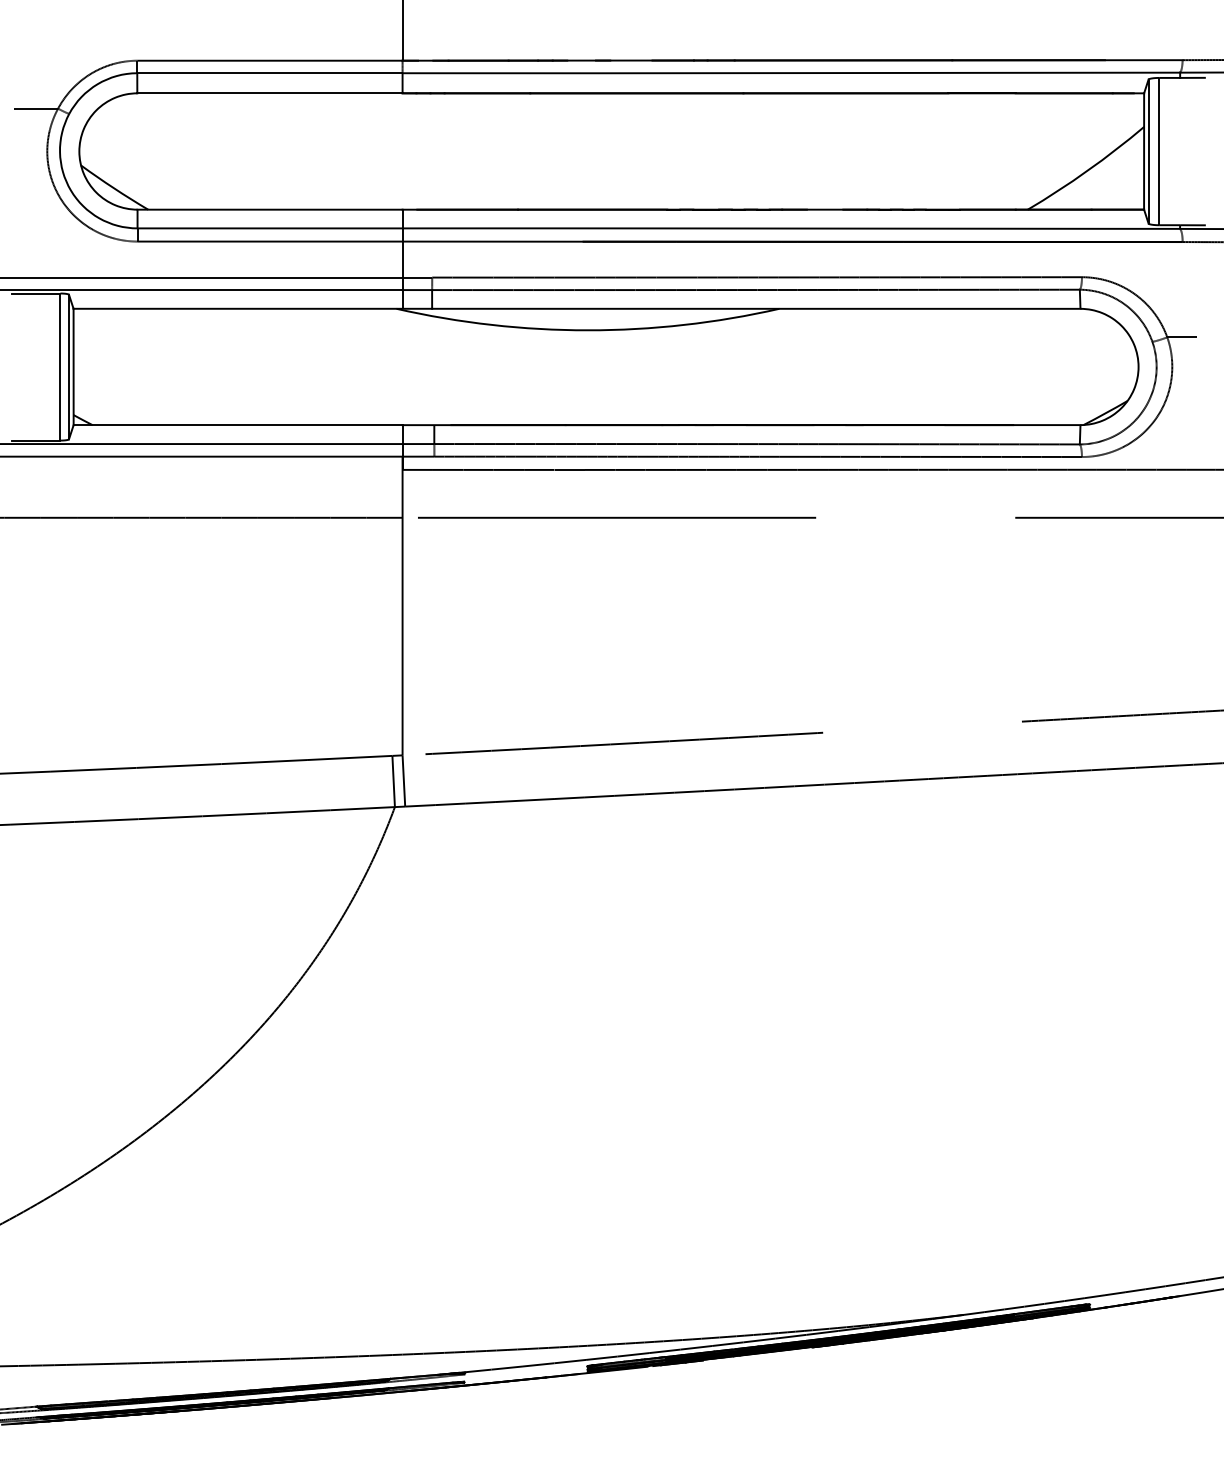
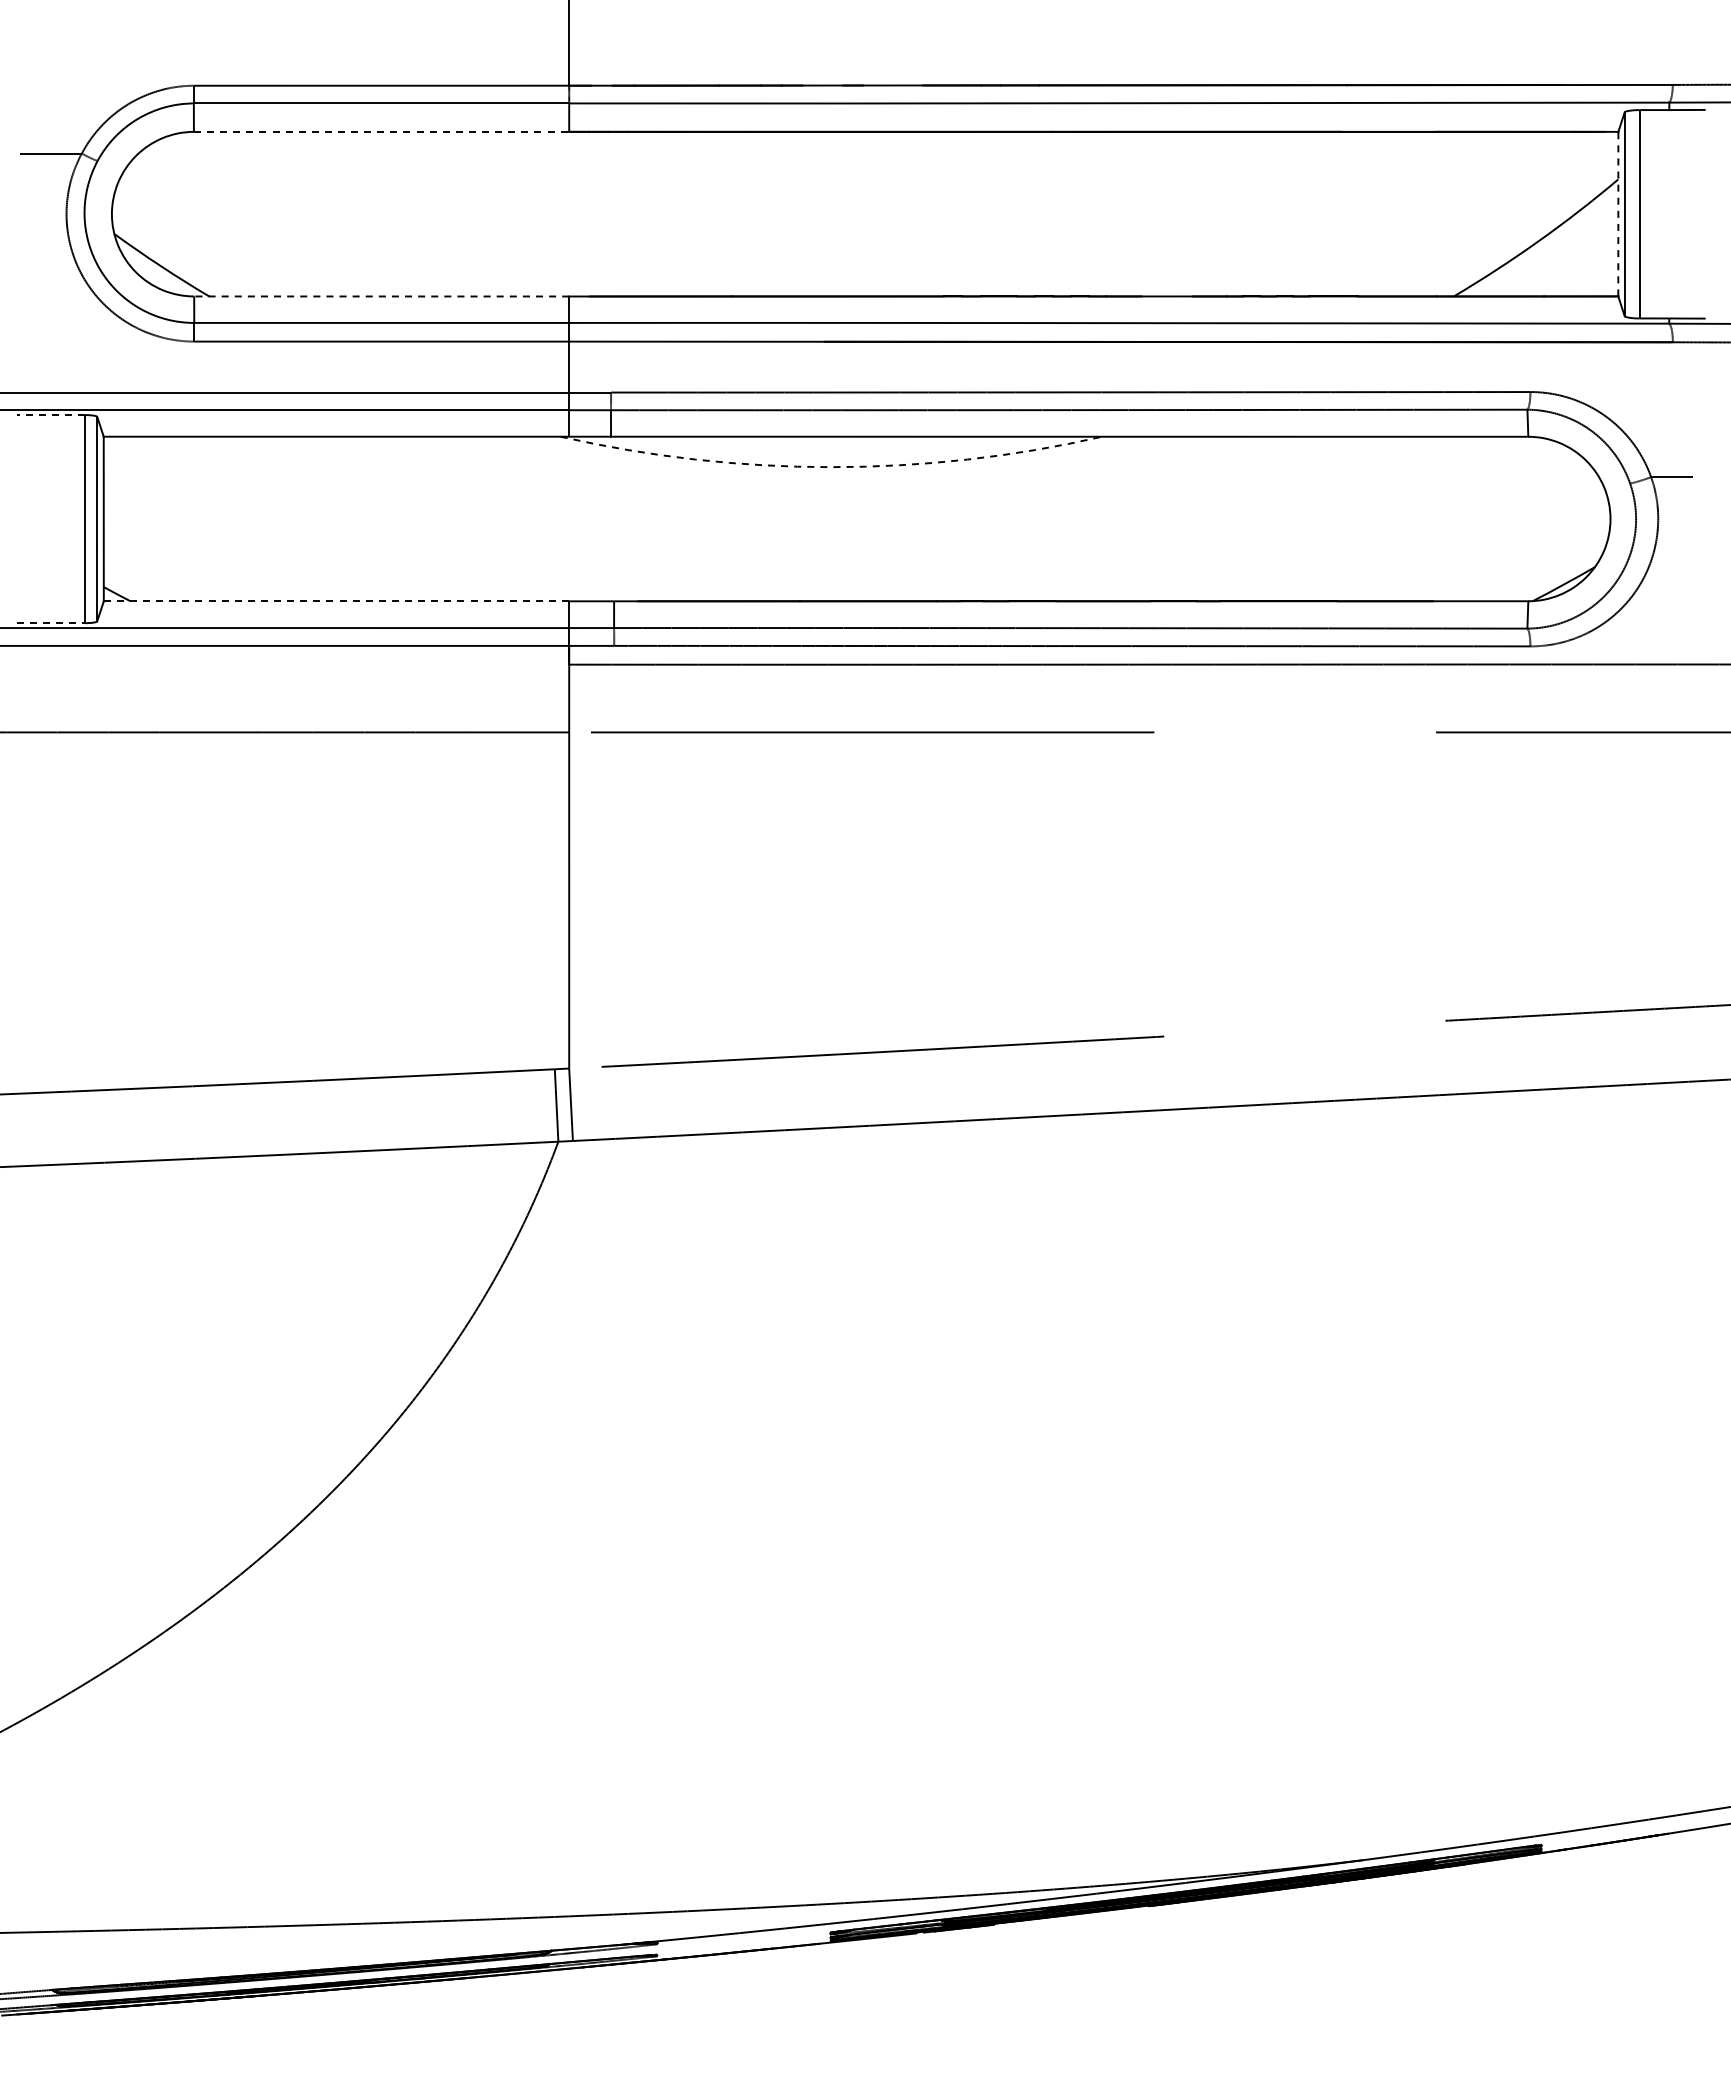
line: (269, 93) -> (381, 131), solid -> dashed
line: (1144, 151) -> (1618, 213), solid -> dashed
line: (269, 209) -> (381, 296), solid -> dashed
line: (35, 293) -> (50, 415), solid -> dashed
arc: (587, 330) -> (831, 467), solid -> dashed
line: (238, 425) -> (336, 601), solid -> dashed
line: (36, 440) -> (51, 623), solid -> dashed

